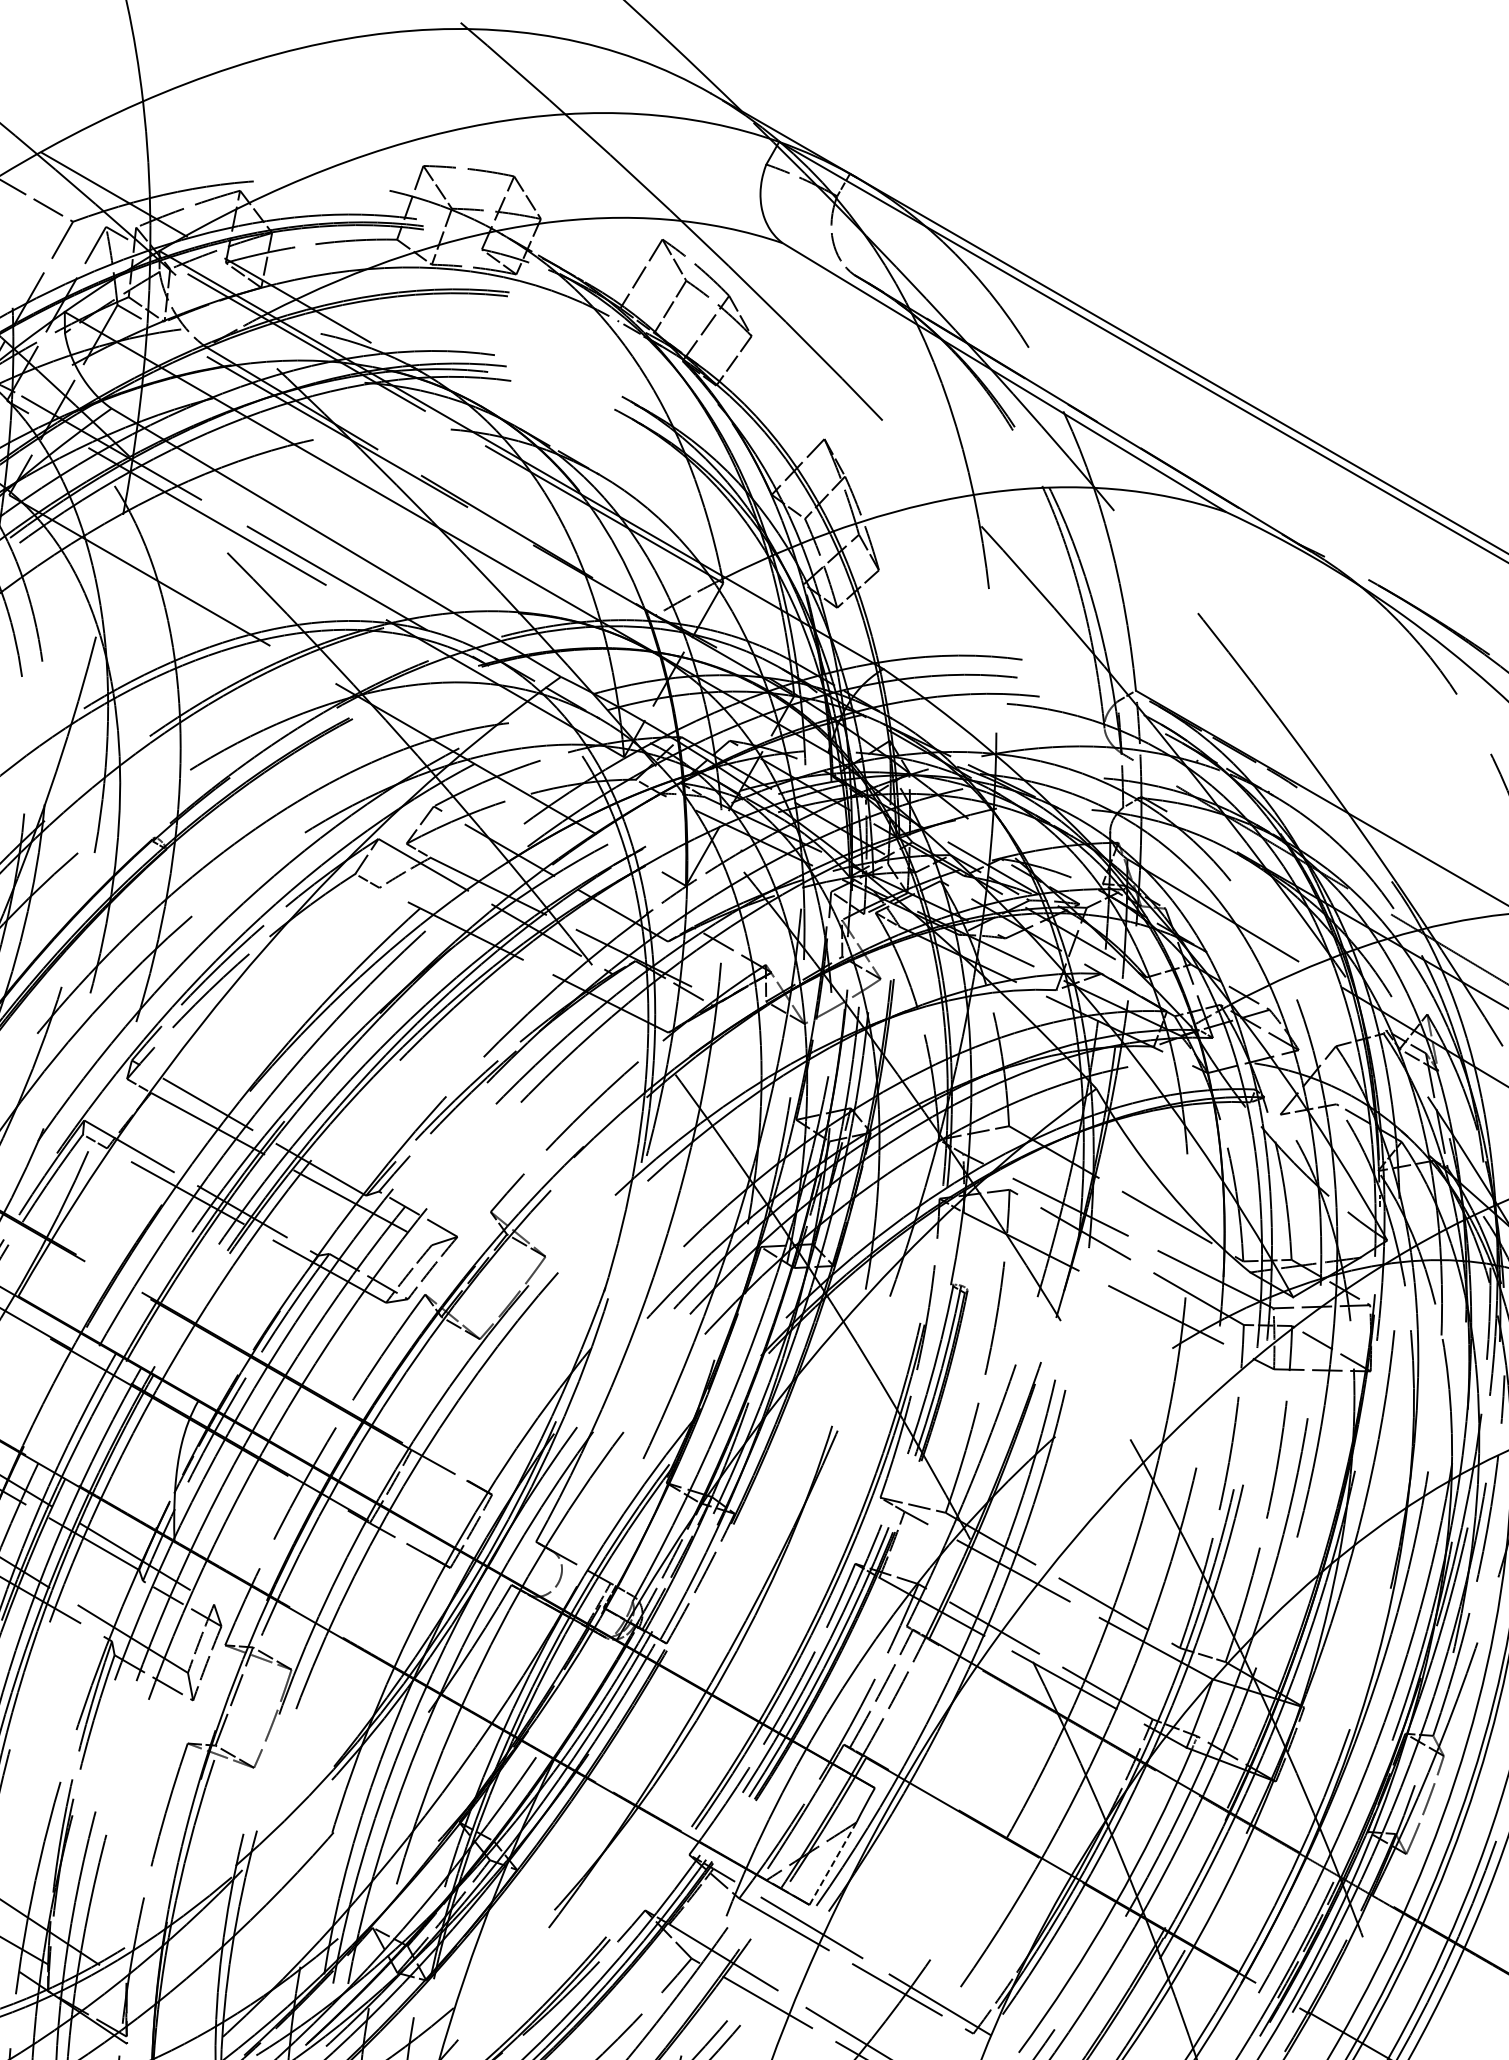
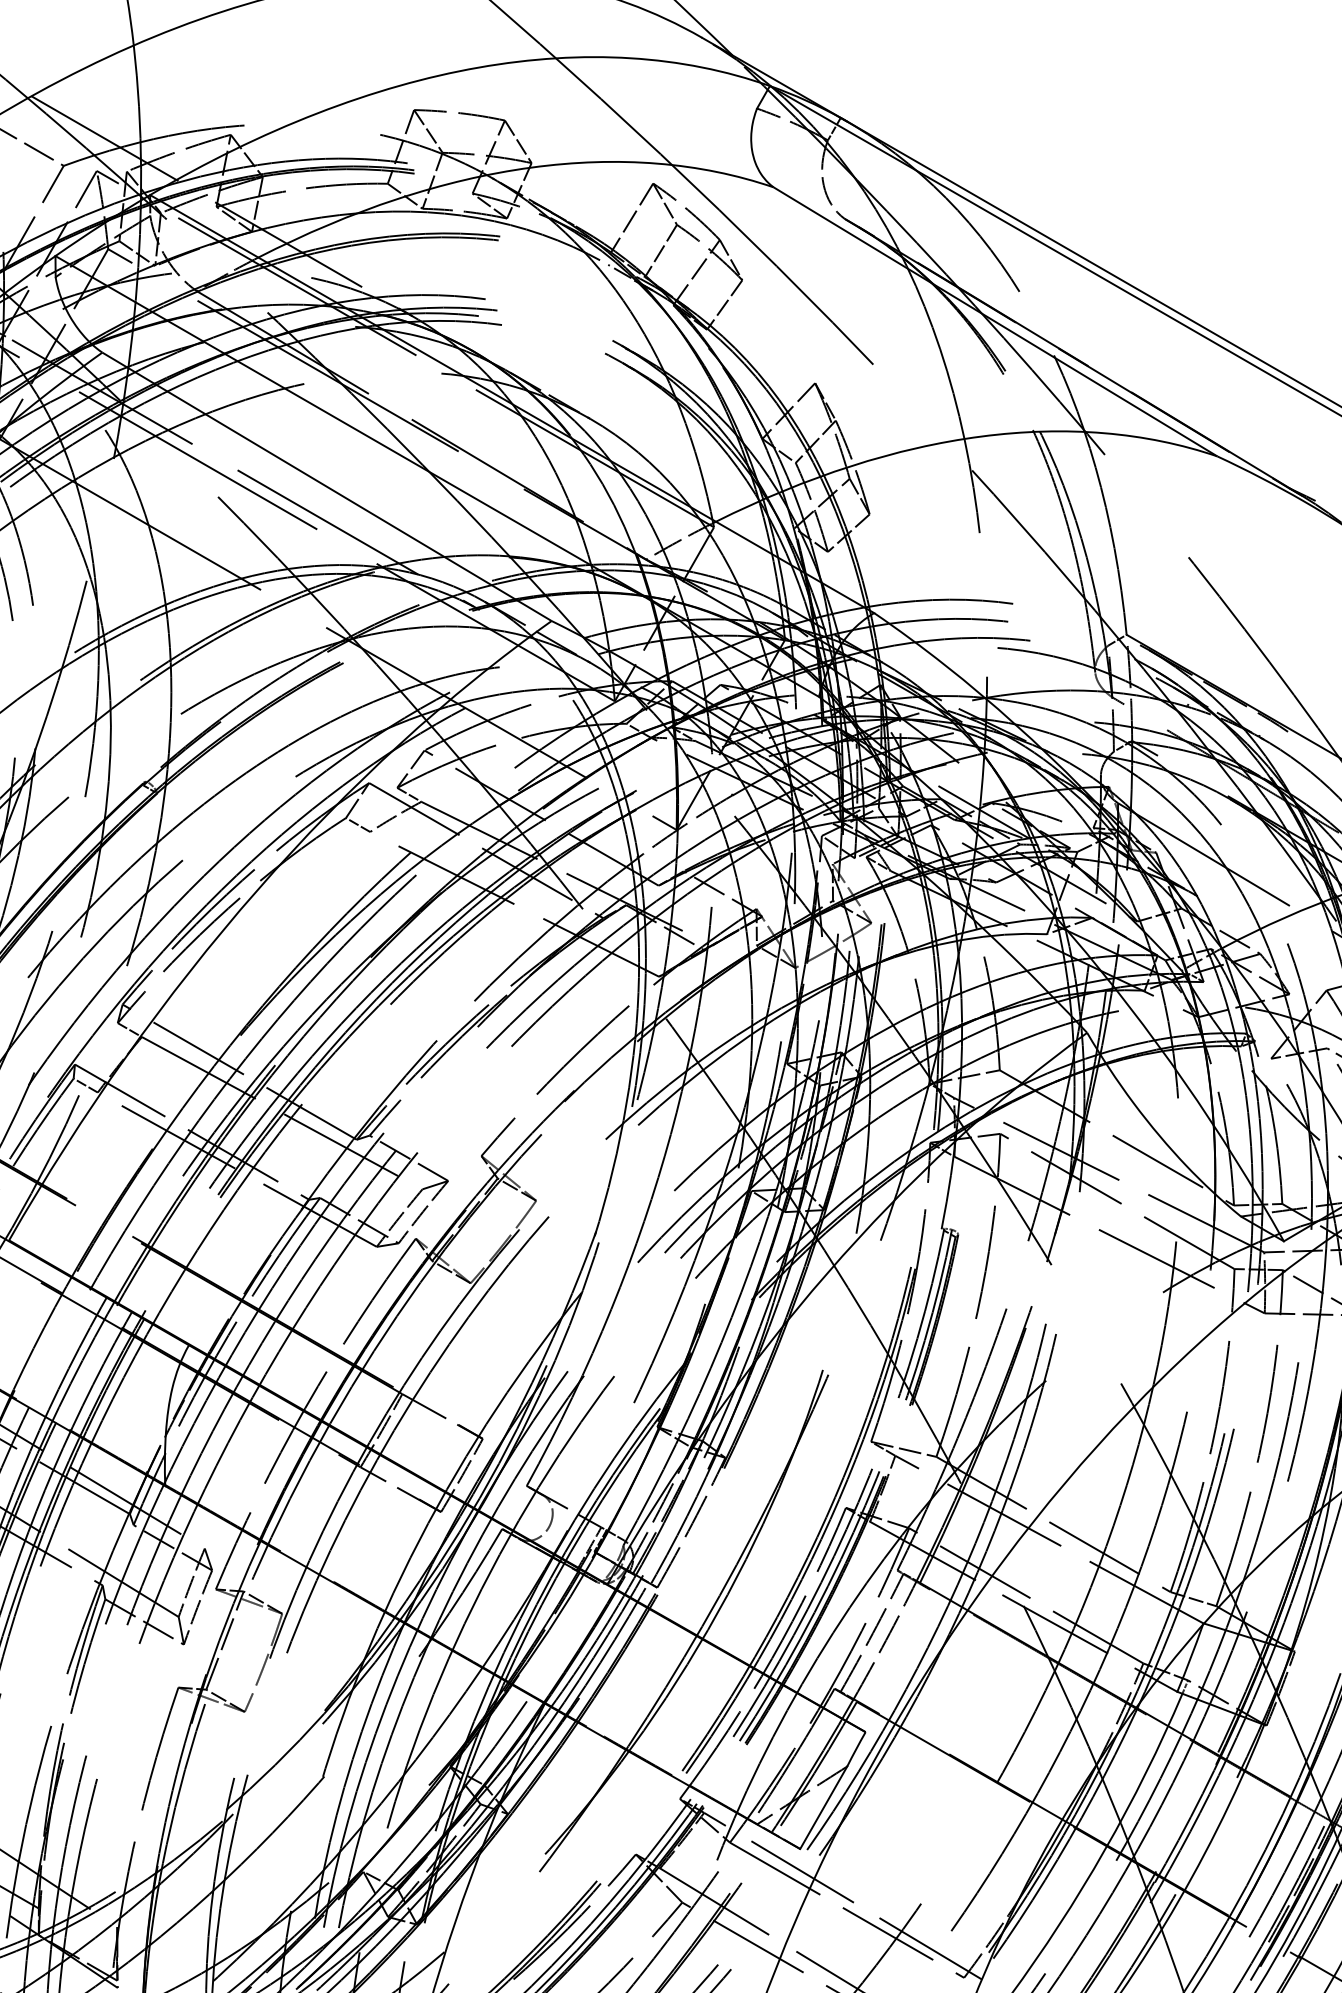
line: (833, 1863) -> (824, 1807), dashed -> solid

